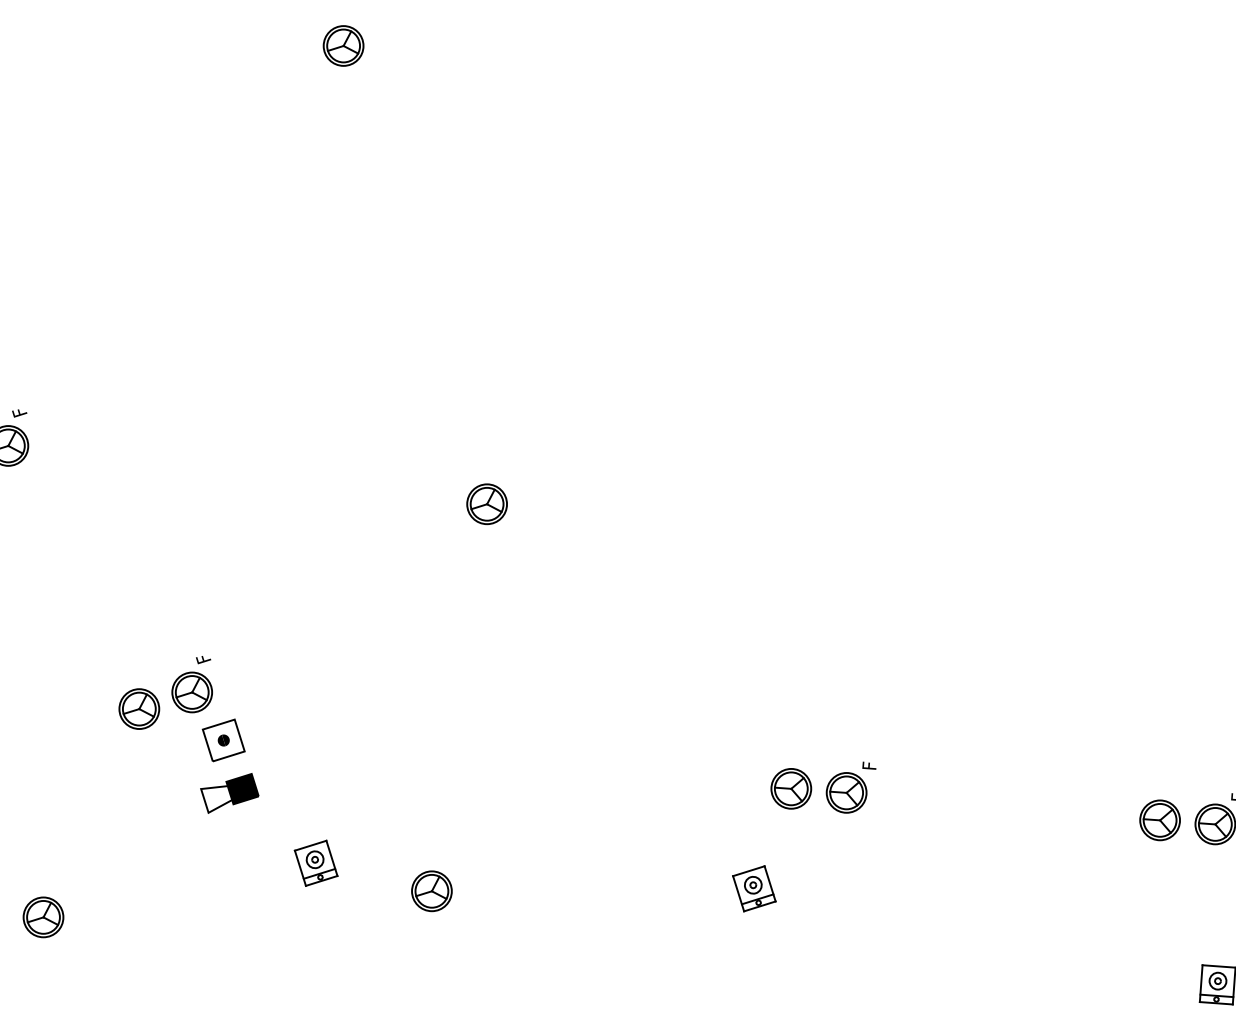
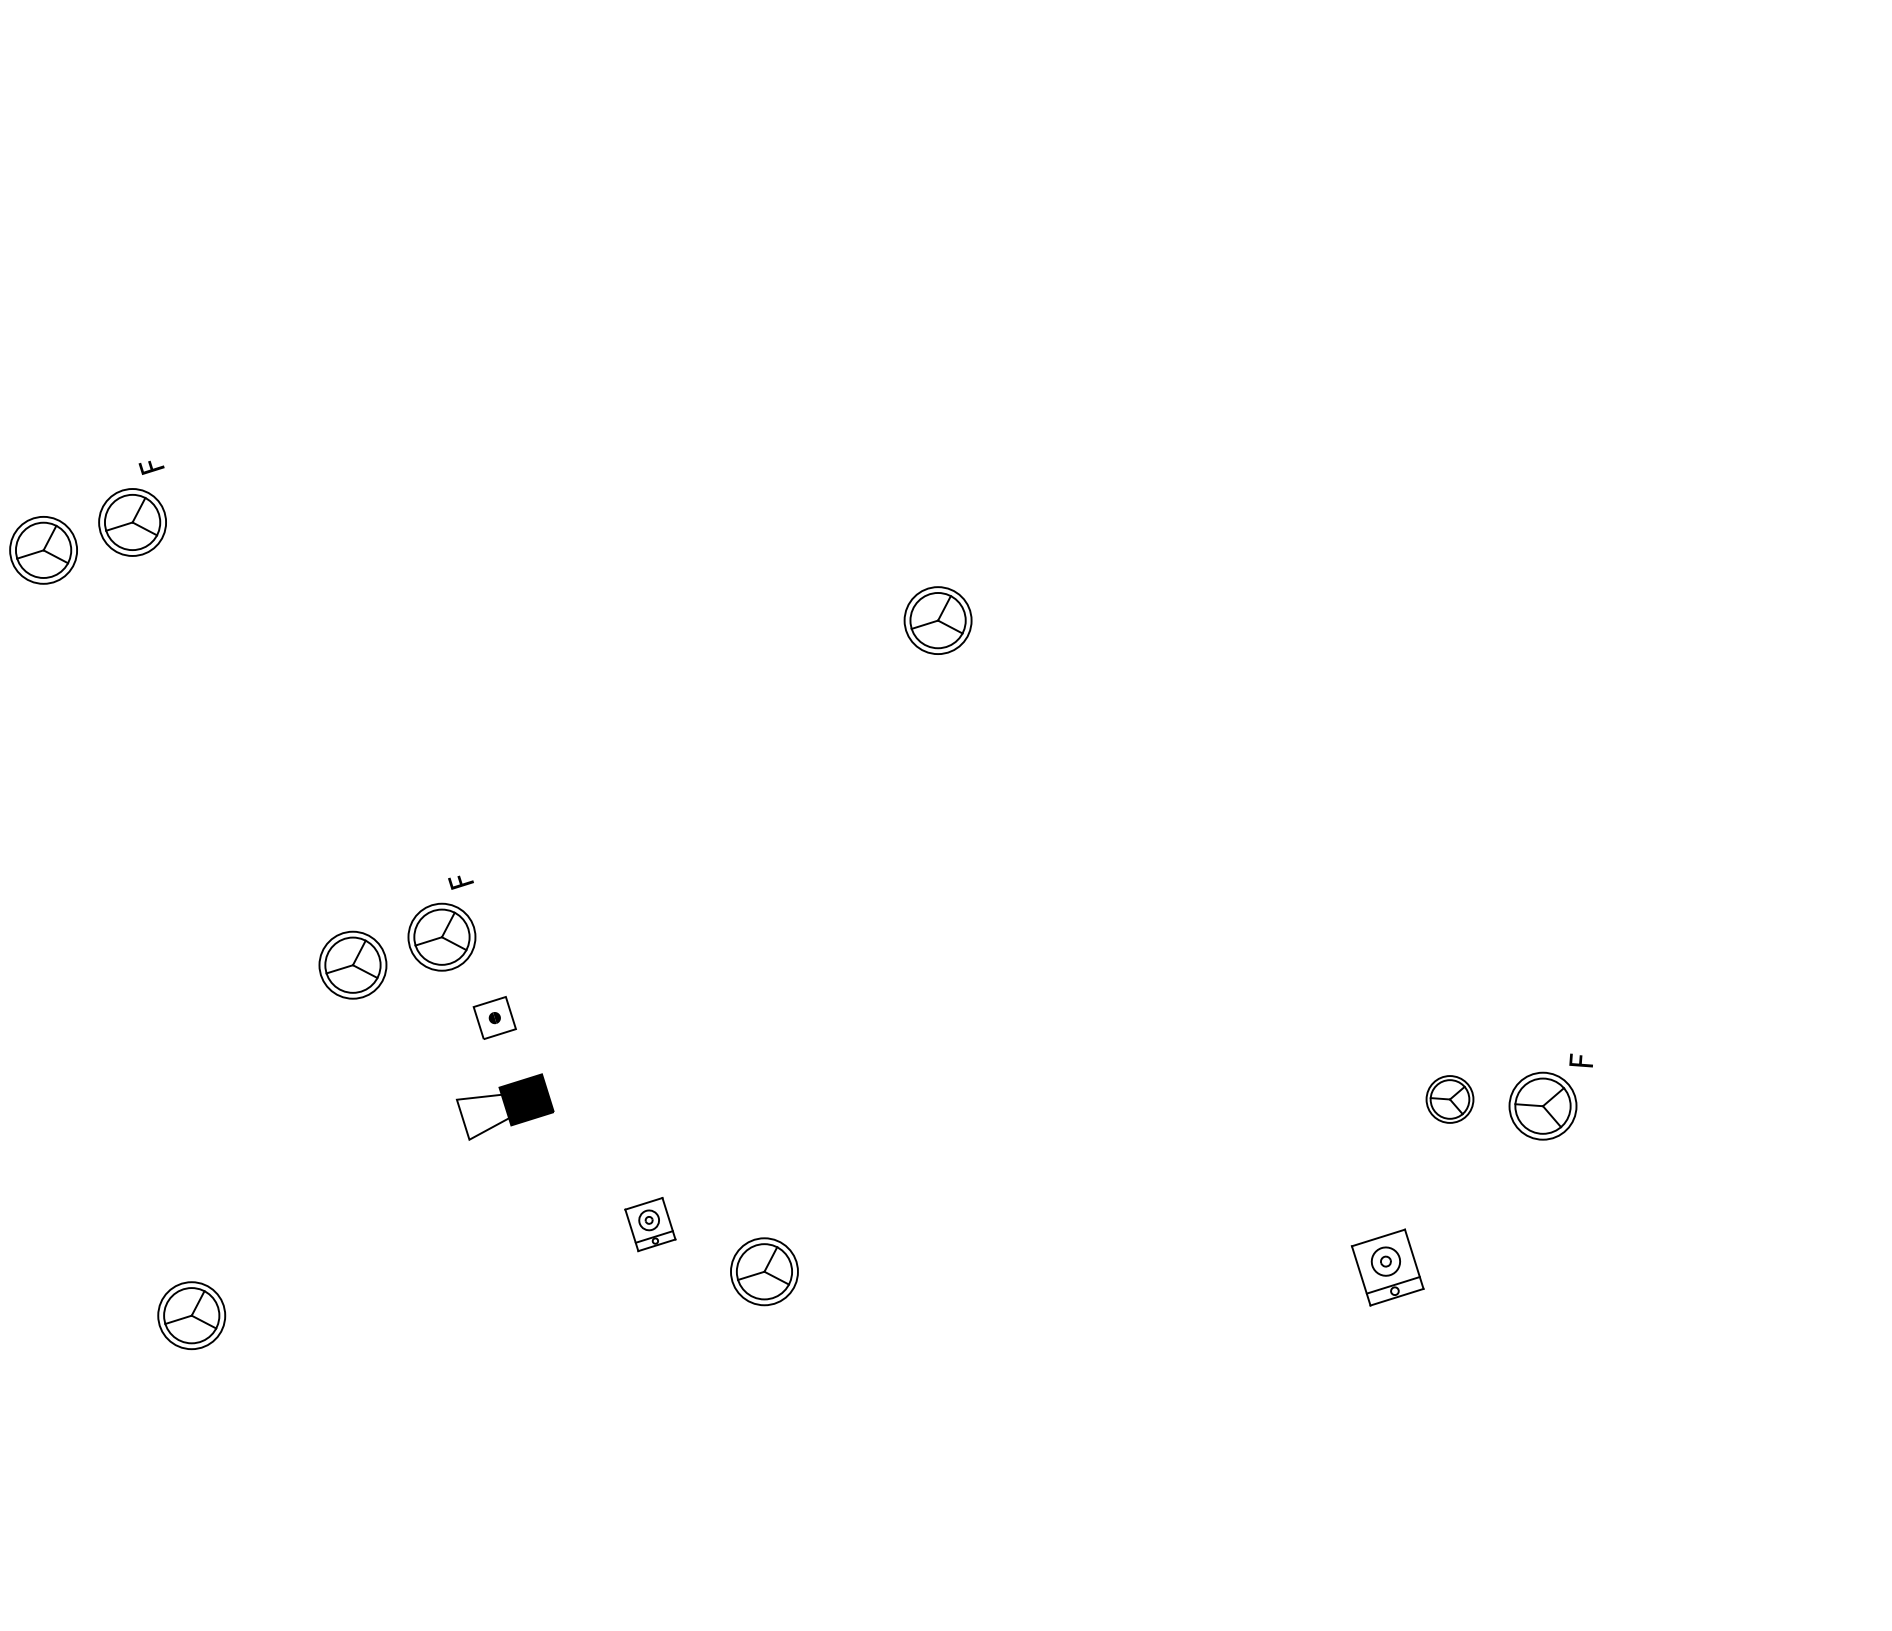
part: (223, 740) -> (494, 1018), size x0.6
part: (791, 788) -> (1450, 1098), size x0.7
part: (315, 862) -> (649, 1223), size x0.7
part: (431, 891) -> (763, 1272), moved

